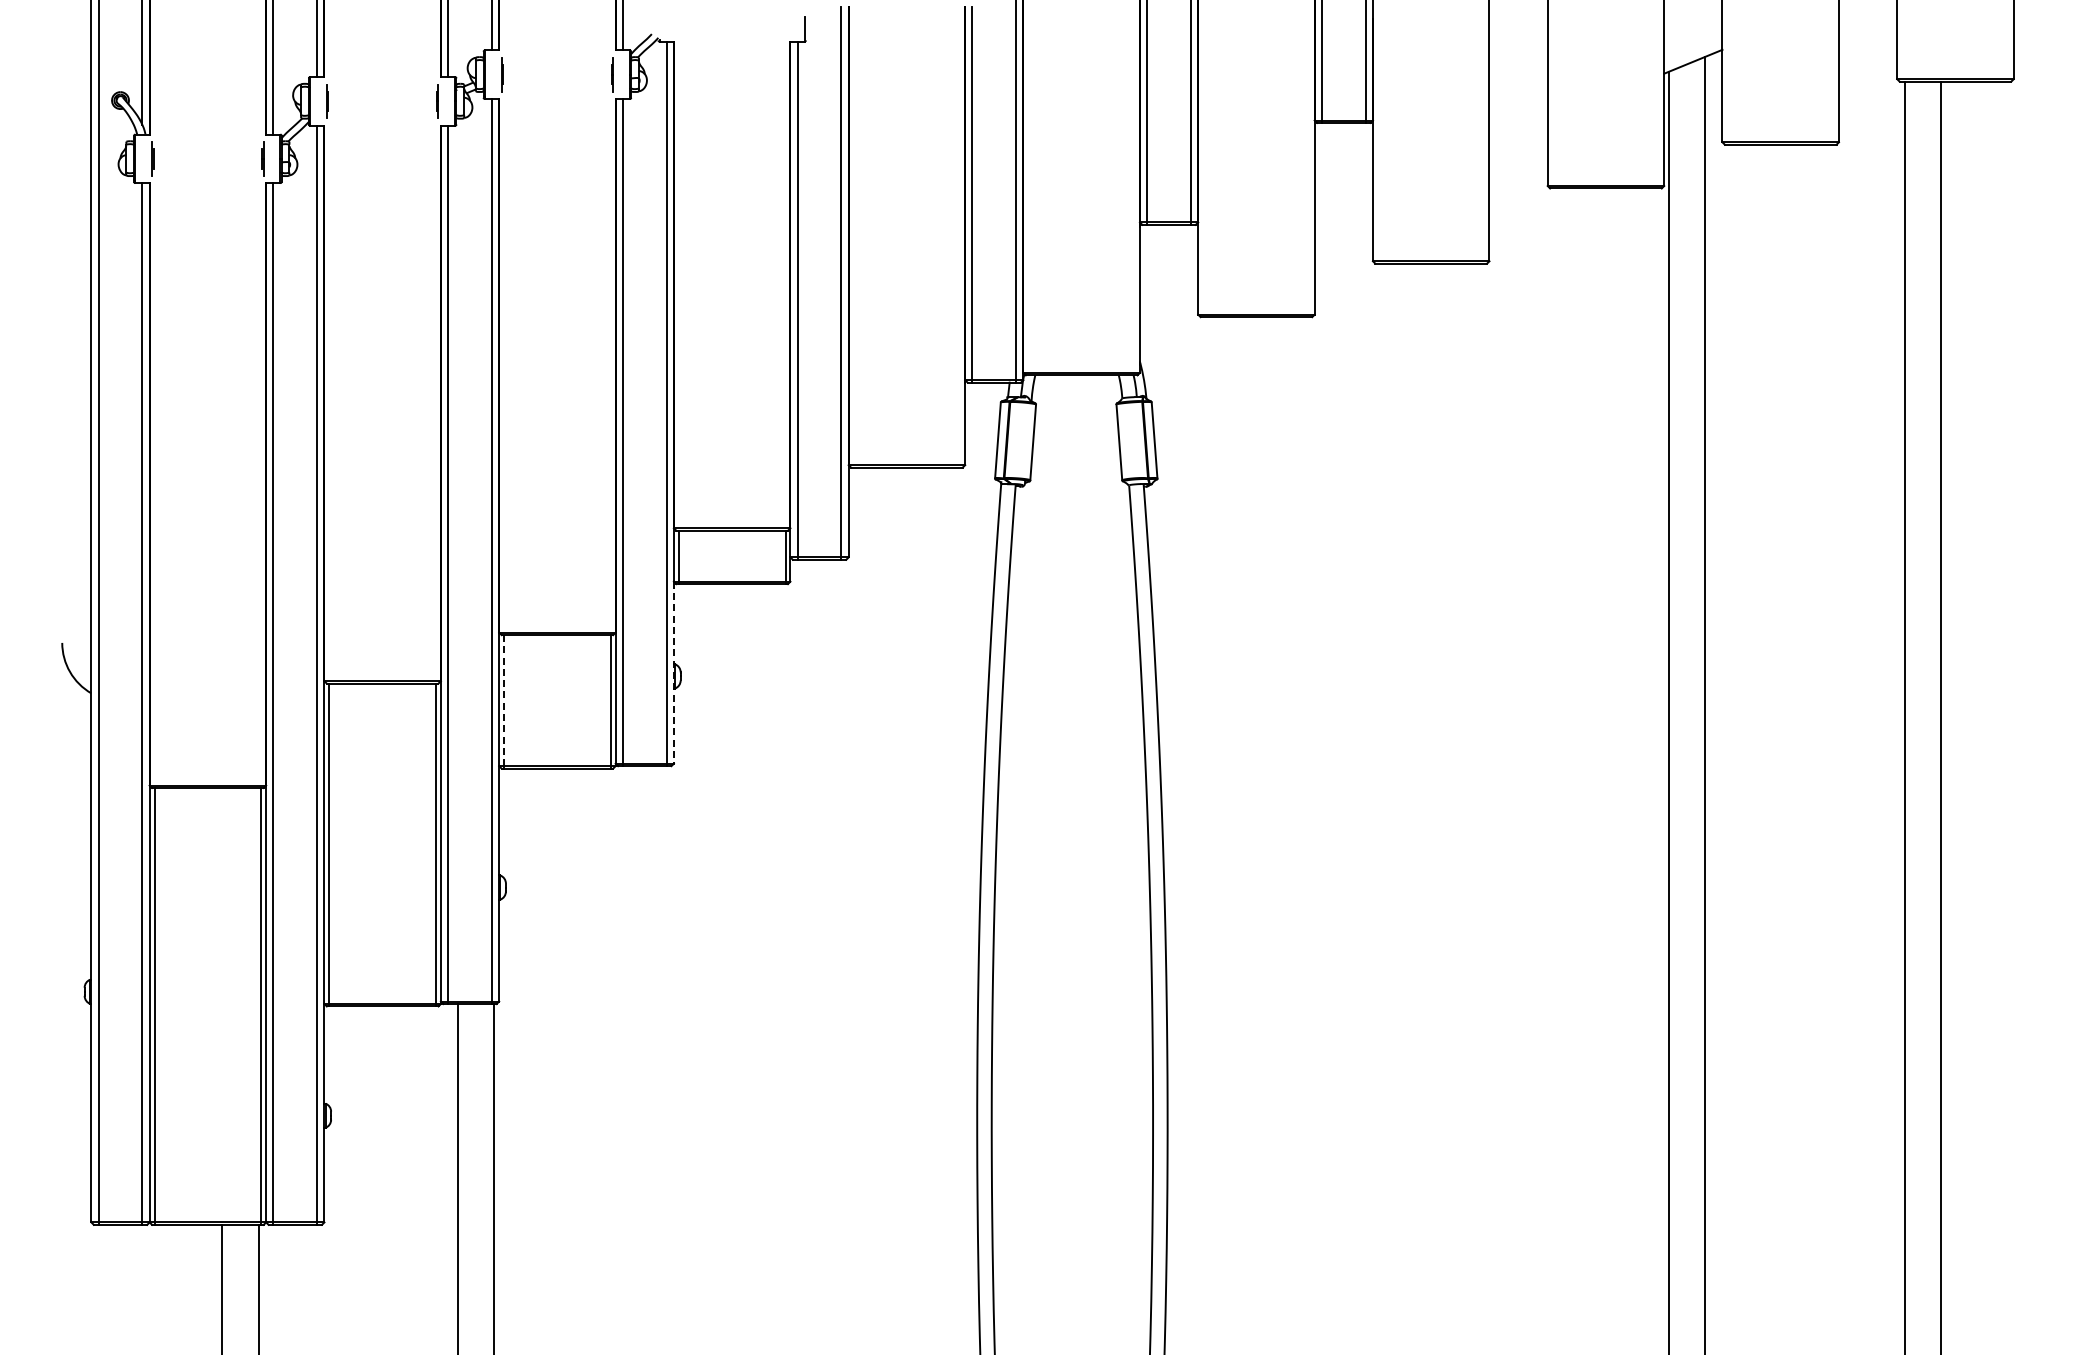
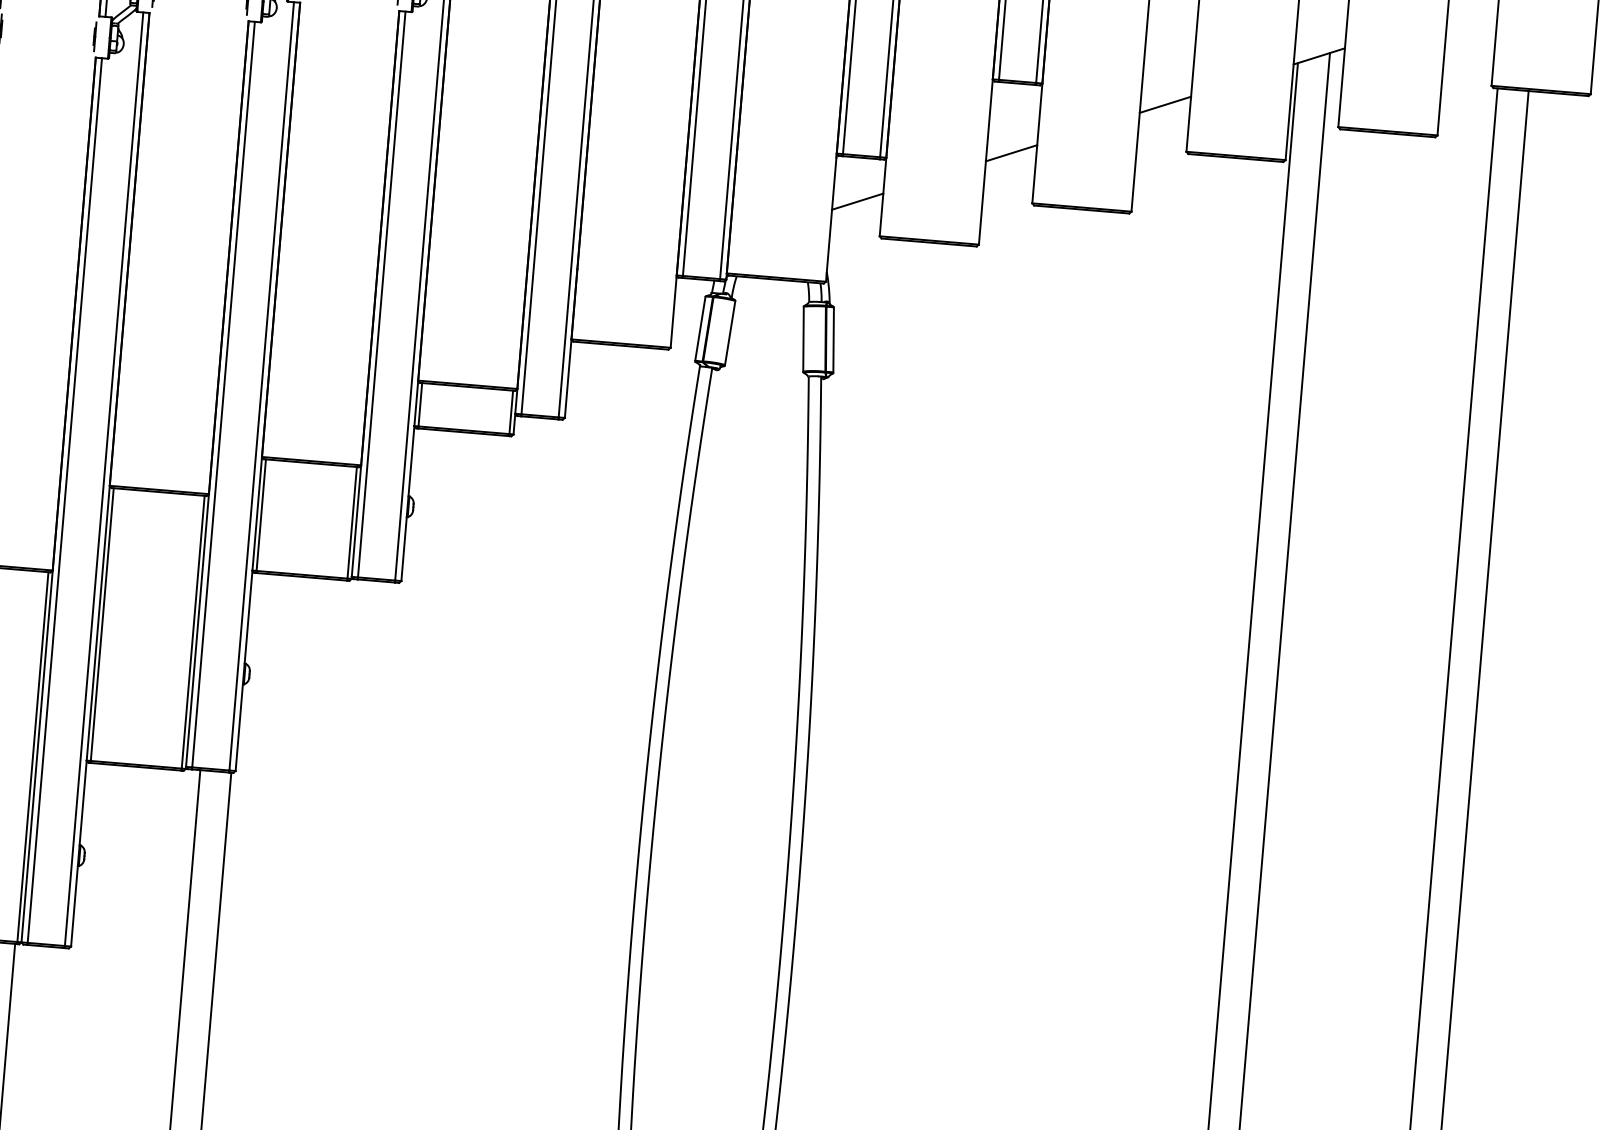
line: (1518, 133) -> (1165, 104), added
line: (1343, 204) -> (1011, 152), added
line: (1168, 276) -> (857, 201), added
line: (673, 673) -> (407, 504), dashed -> solid
line: (504, 700) -> (261, 515), dashed -> solid

